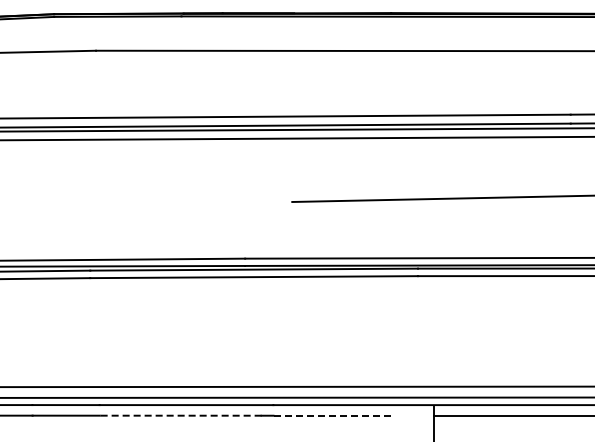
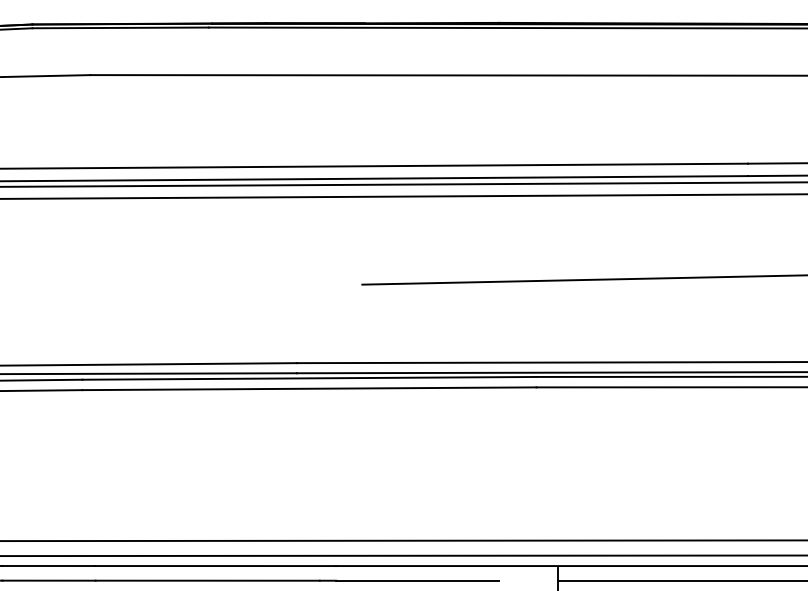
line: (180, 415) -> (207, 580), dashed -> solid
line: (332, 415) -> (418, 580), dashed -> solid

